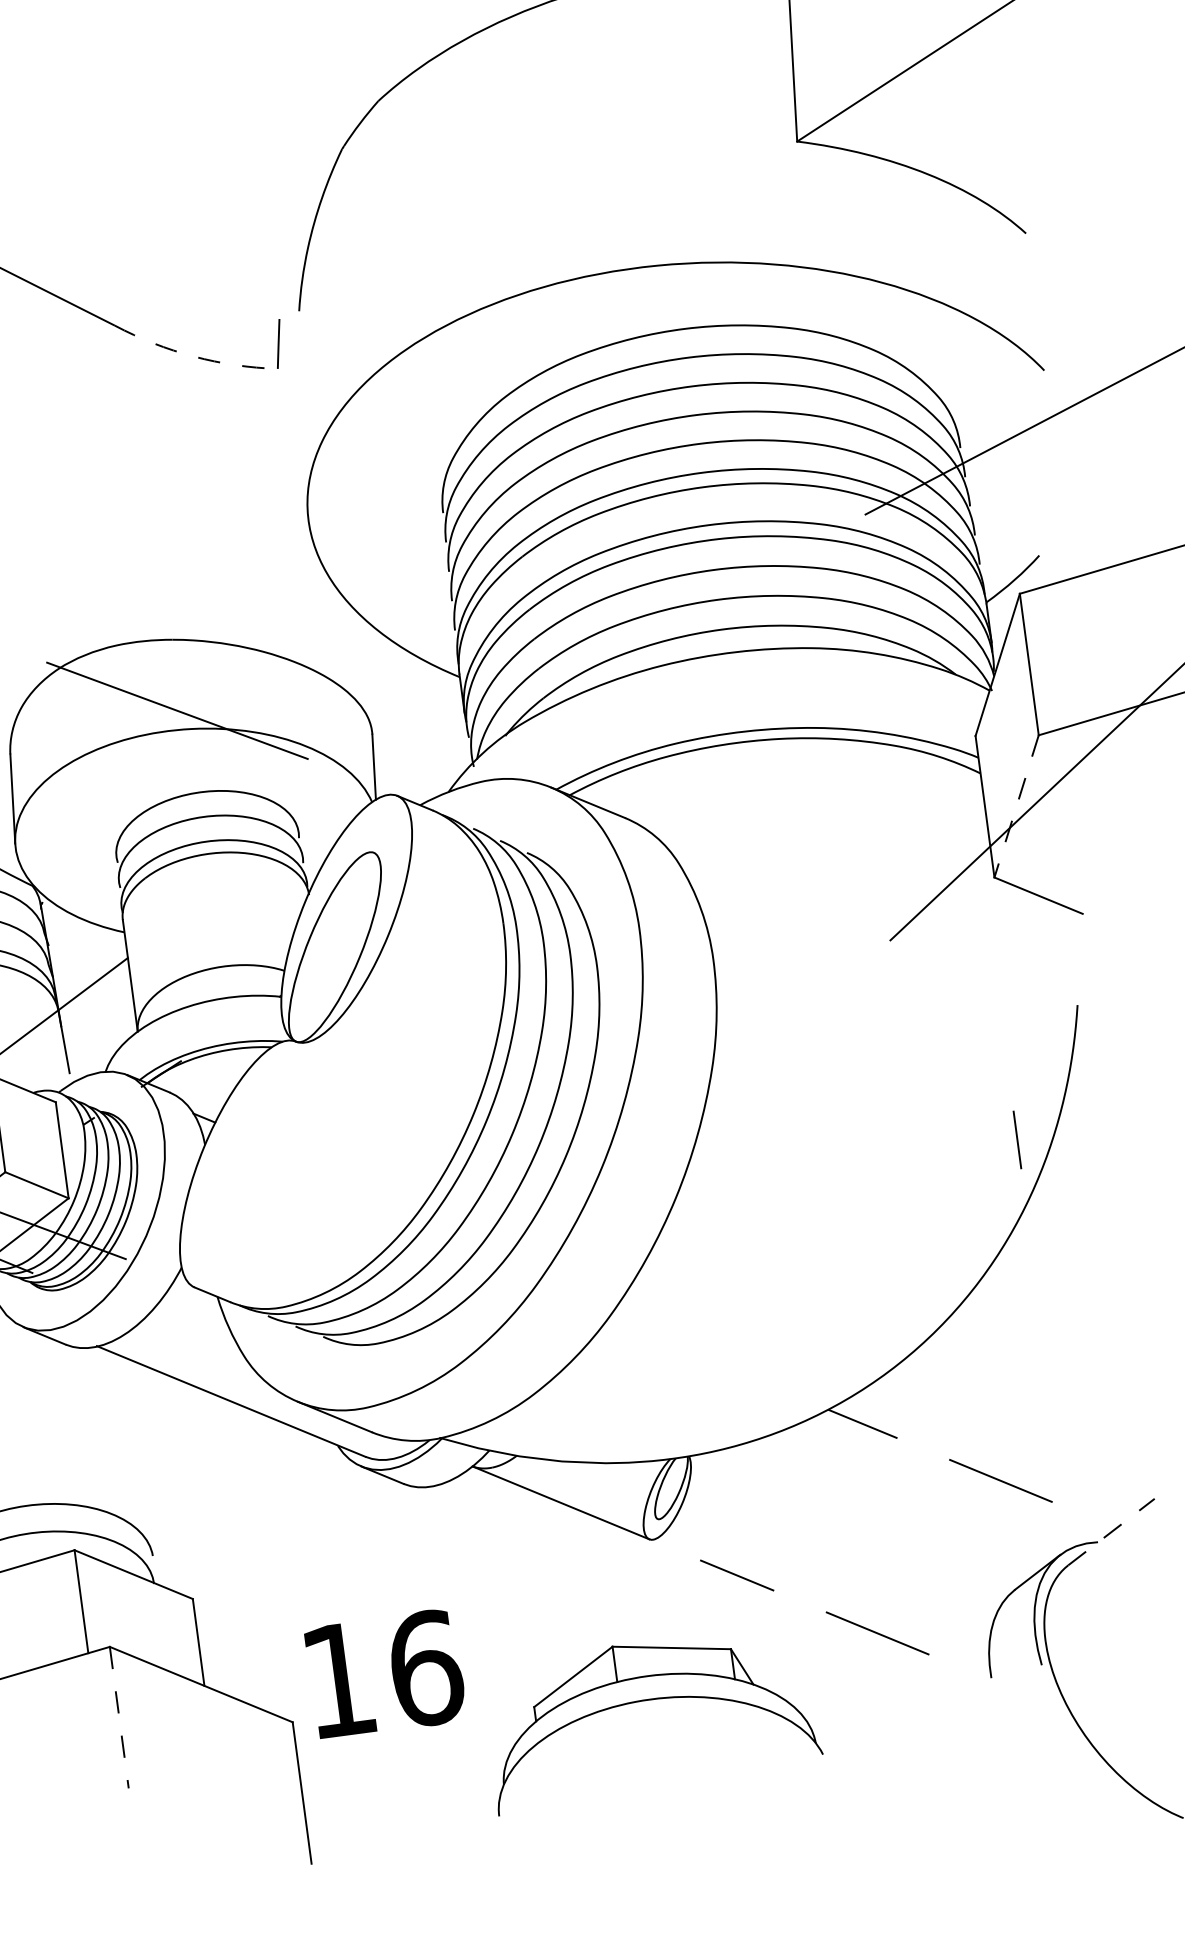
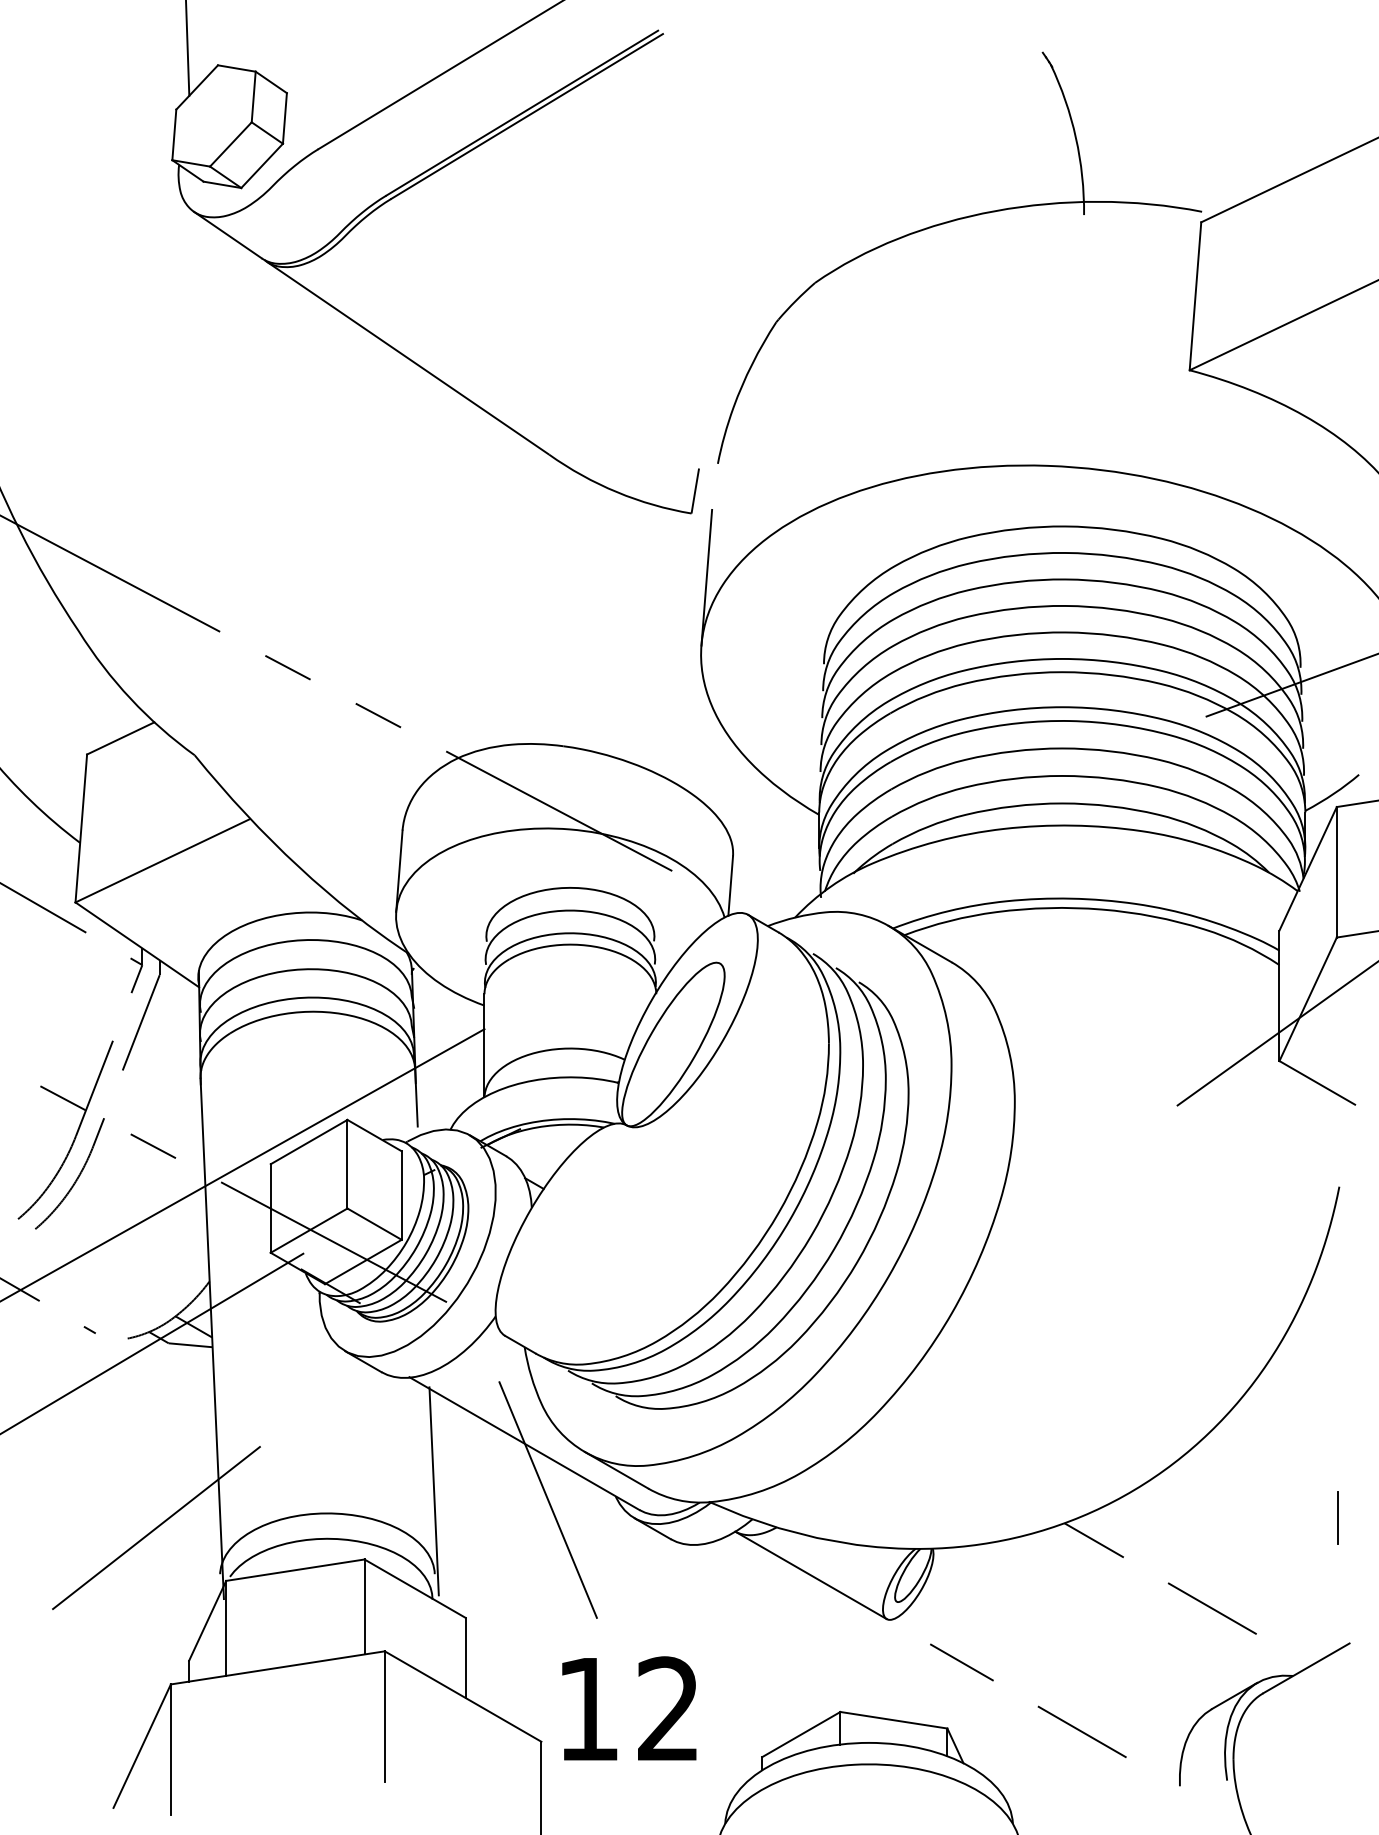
arc: (194, 356) -> (617, 492), dashed -> solid
line: (303, 436) -> (706, 577), added
line: (1015, 806) -> (1307, 999), dashed -> solid
line: (1017, 1139) -> (1337, 1517), moved
line: (264, 1458) -> (547, 1499), added
line: (139, 1466) -> (433, 1491), added
line: (1111, 1532) -> (1306, 1668), dashed -> solid
text: (426, 1668) -> (669, 1709), 16 -> 12
line: (119, 1718) -> (384, 1717), dashed -> solid

